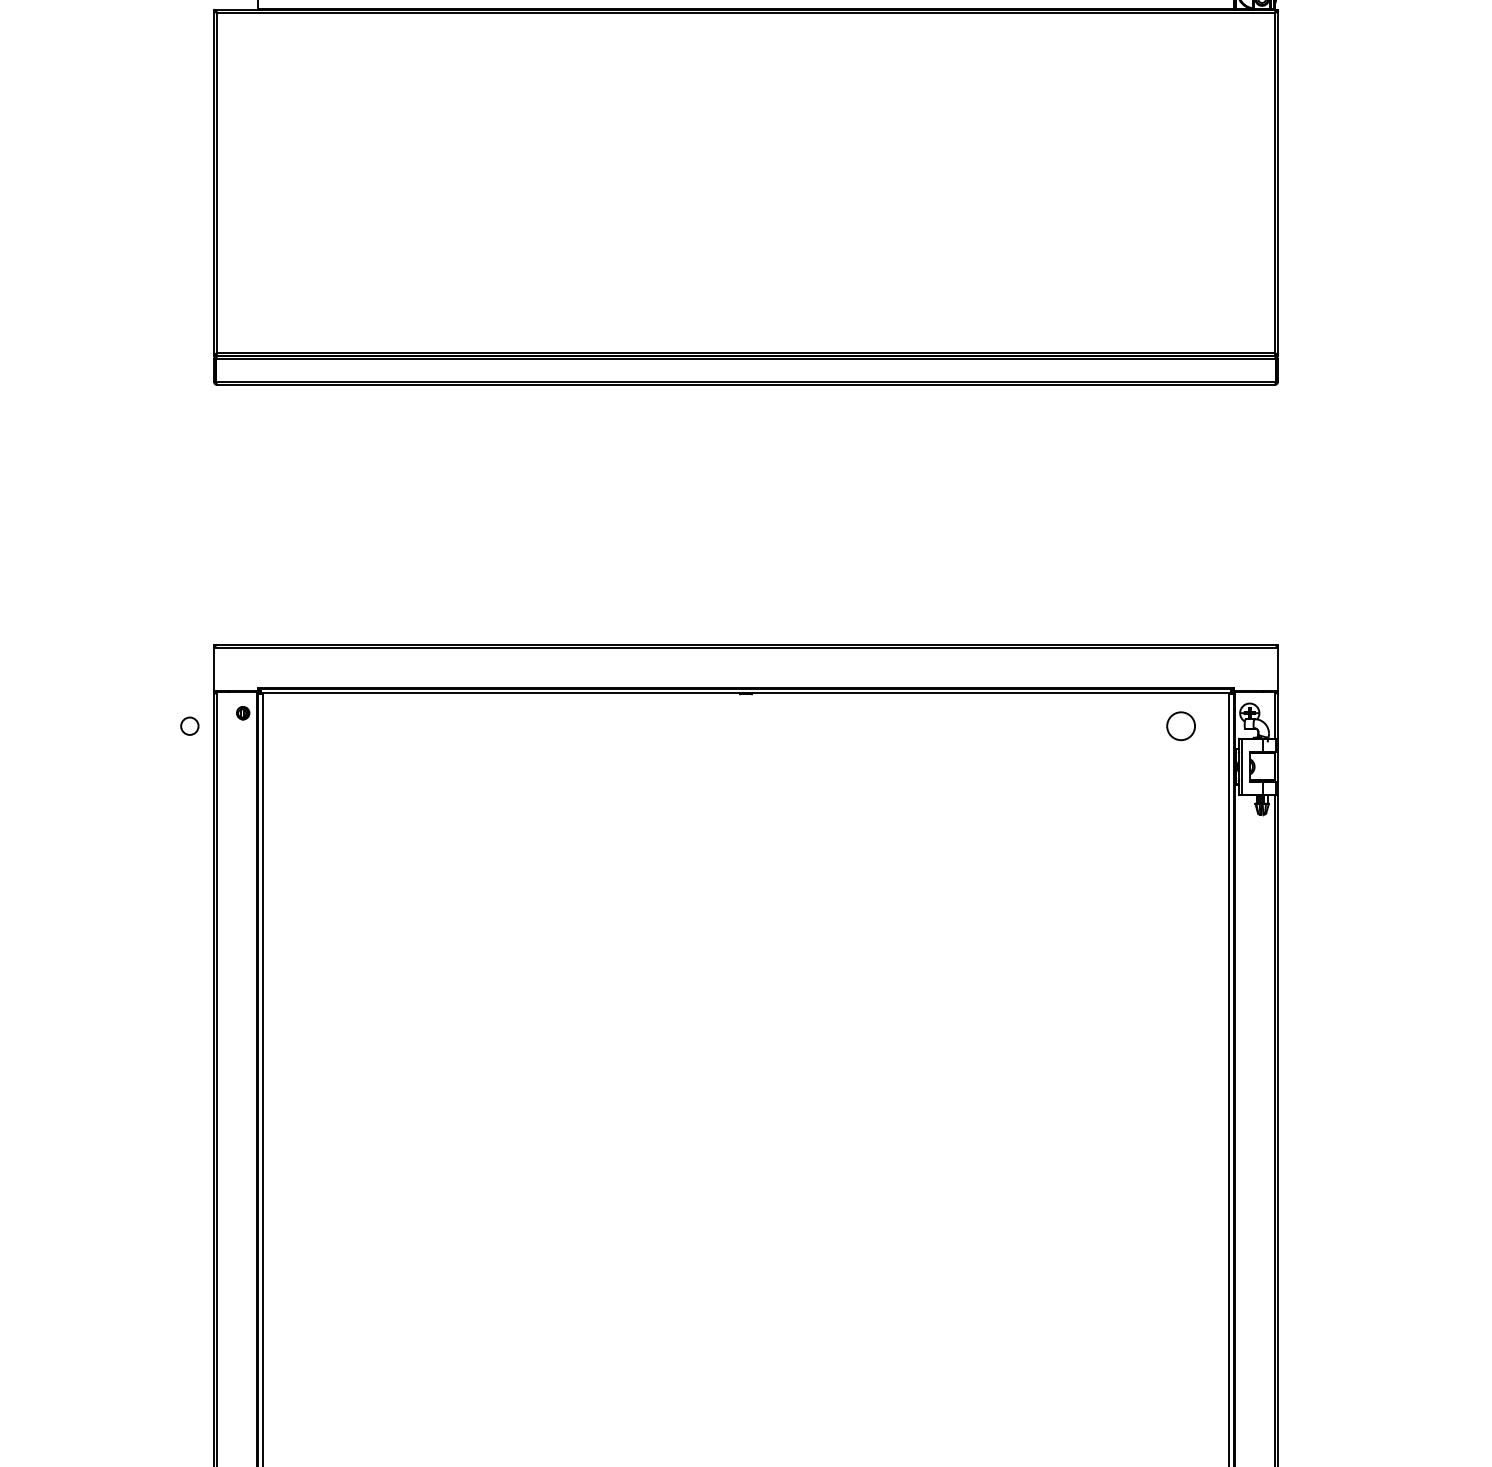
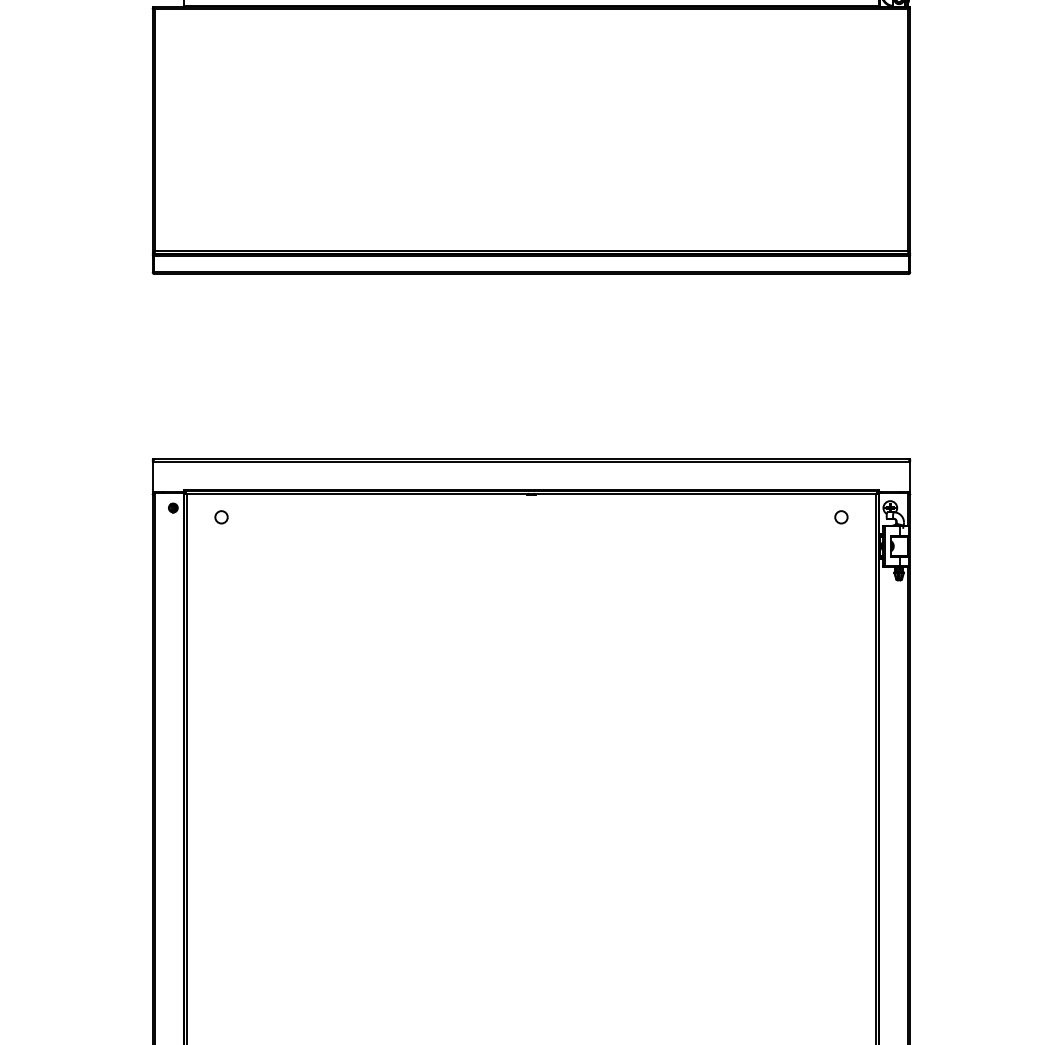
circle: (189, 725) -> (221, 516), moved
circle: (1180, 725) -> (840, 516), size x0.62

